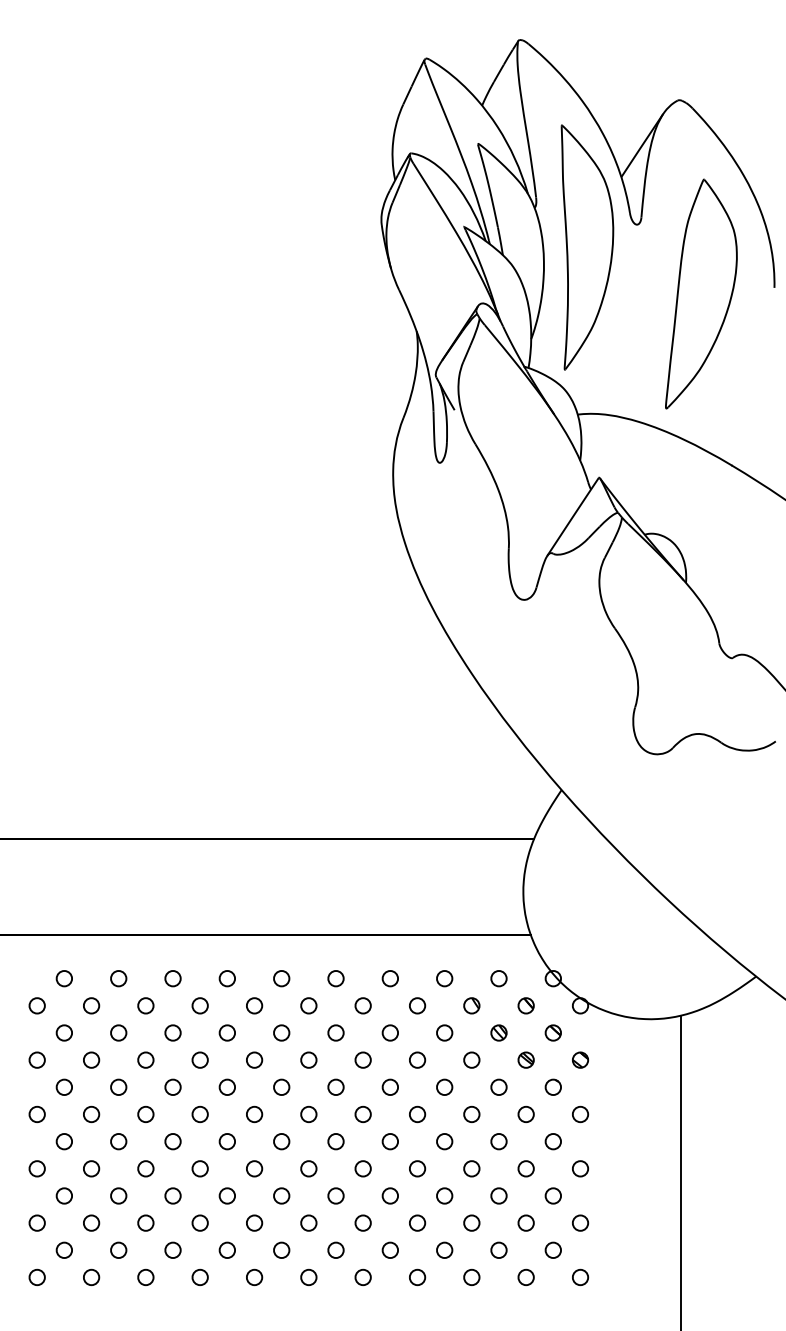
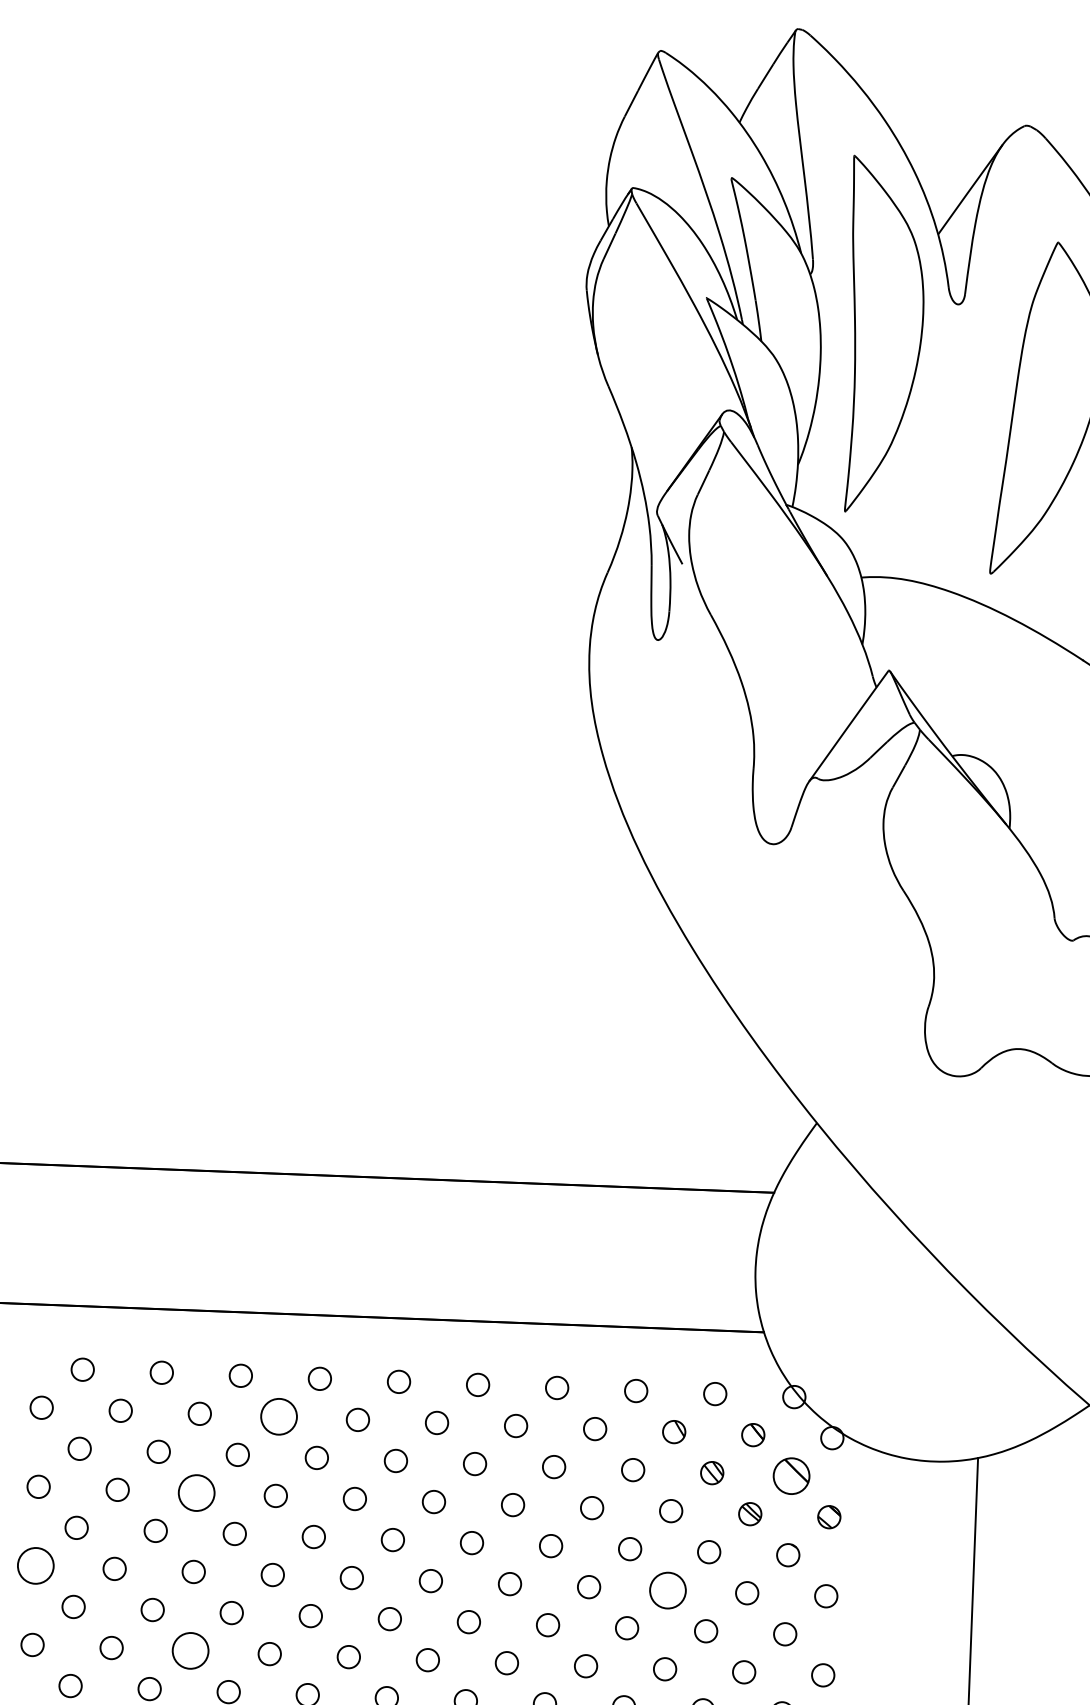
circle: (199, 1005) -> (277, 1416), size x1.6
part: (552, 1032) -> (790, 1475), size x1.6
circle: (145, 1059) -> (196, 1491), size x1.6
circle: (471, 1113) -> (667, 1588), size x1.6
circle: (36, 1114) -> (34, 1565), size x1.6
circle: (145, 1168) -> (190, 1650), size x1.6

